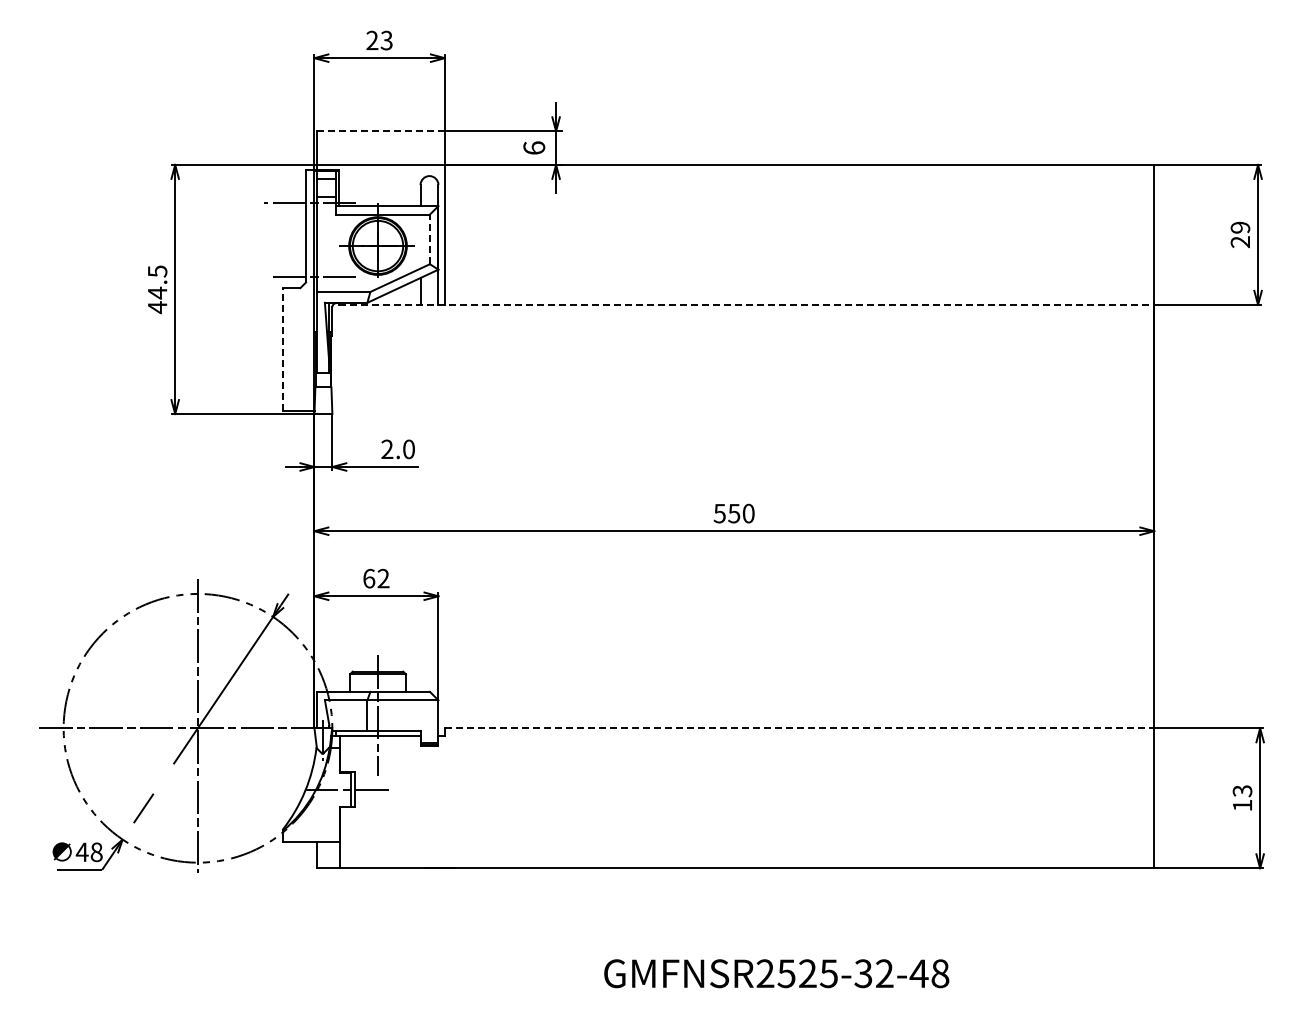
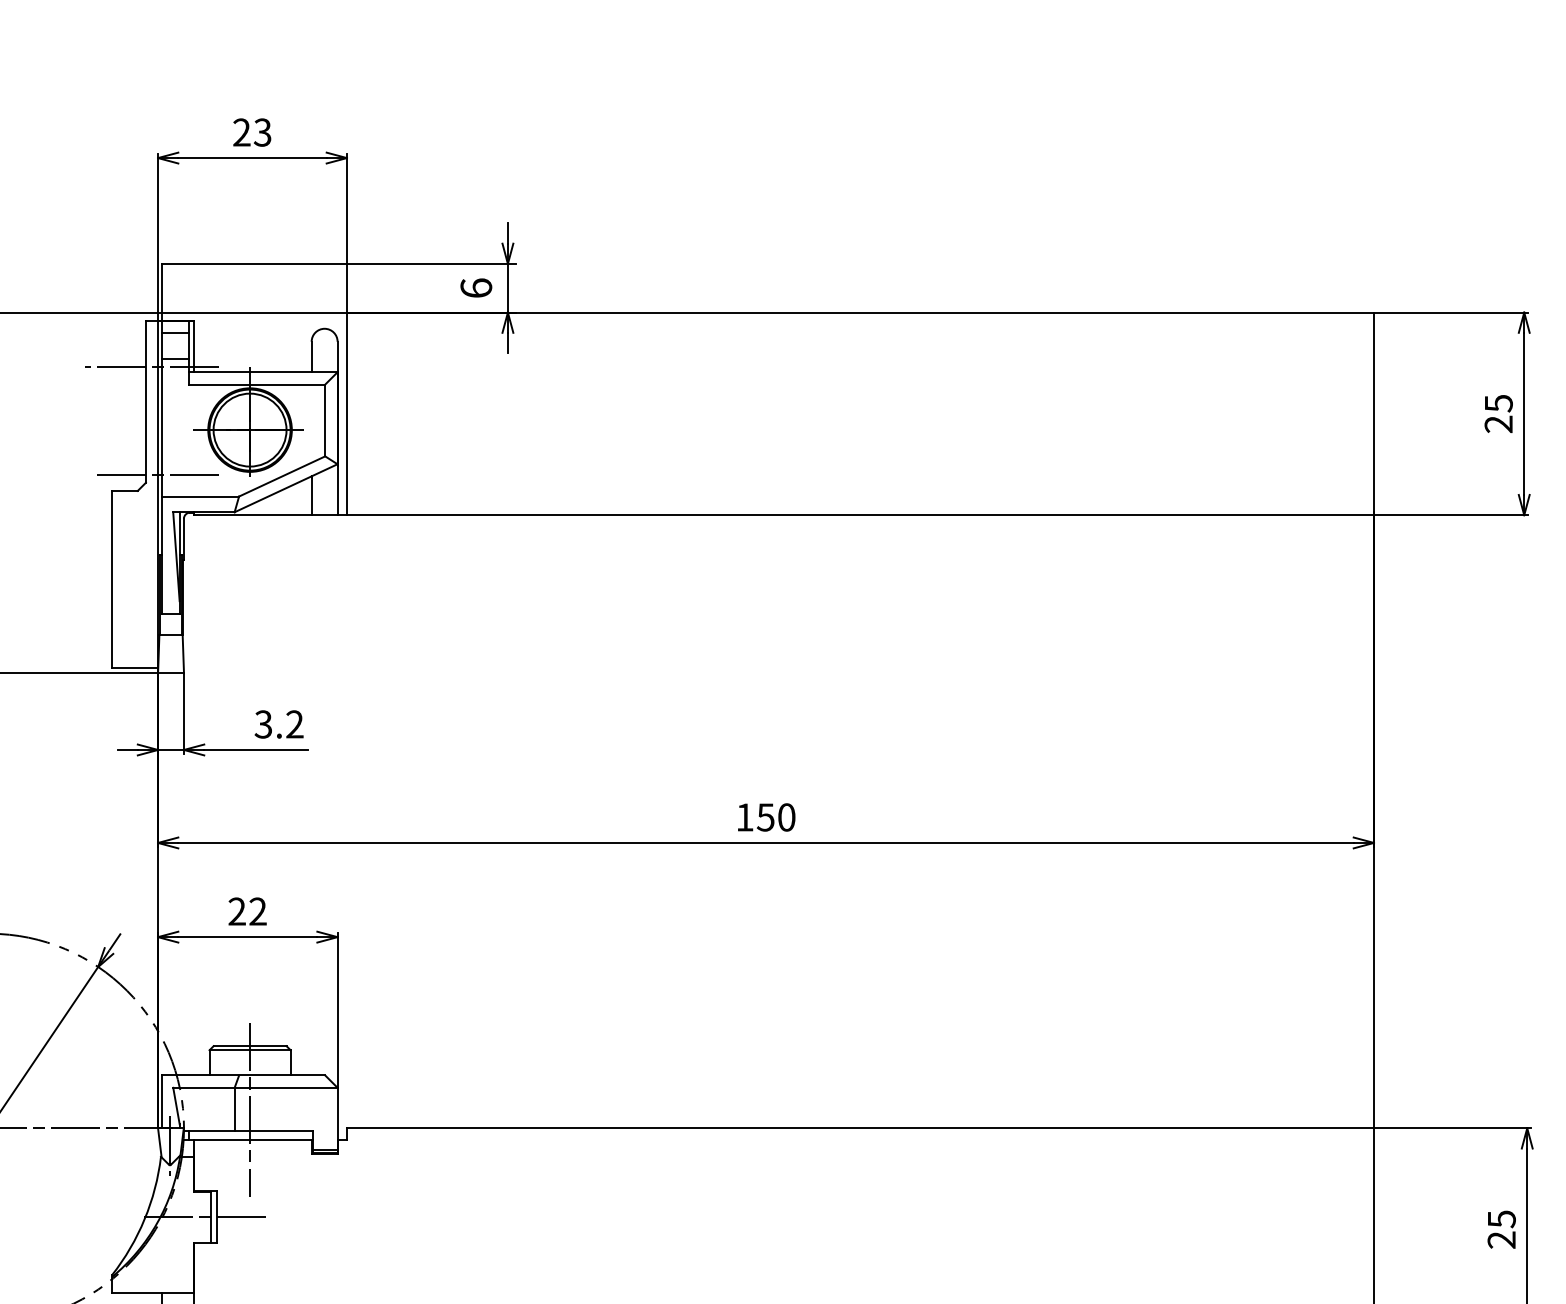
line: (381, 131) -> (255, 264), dashed -> solid
text: (1240, 227) -> (1498, 403), 29 -> 25
line: (429, 239) -> (324, 420), dashed -> solid
line: (747, 304) -> (785, 514), dashed -> solid
line: (282, 348) -> (111, 578), dashed -> solid
text: (397, 449) -> (278, 724), 2.0 -> 3.2
text: (719, 513) -> (744, 817), 550 -> 150
text: (369, 578) -> (237, 911), 62 -> 22
line: (799, 728) -> (860, 1128), dashed -> solid
text: (1241, 798) -> (1500, 1229), 13 -> 25

